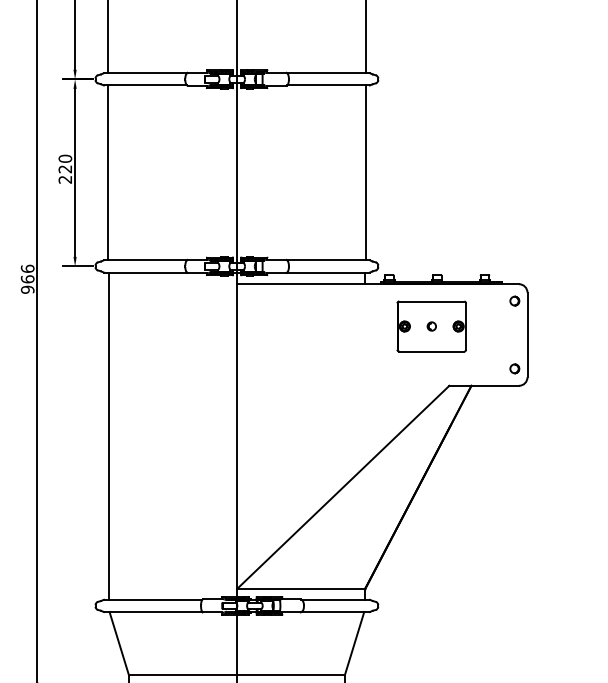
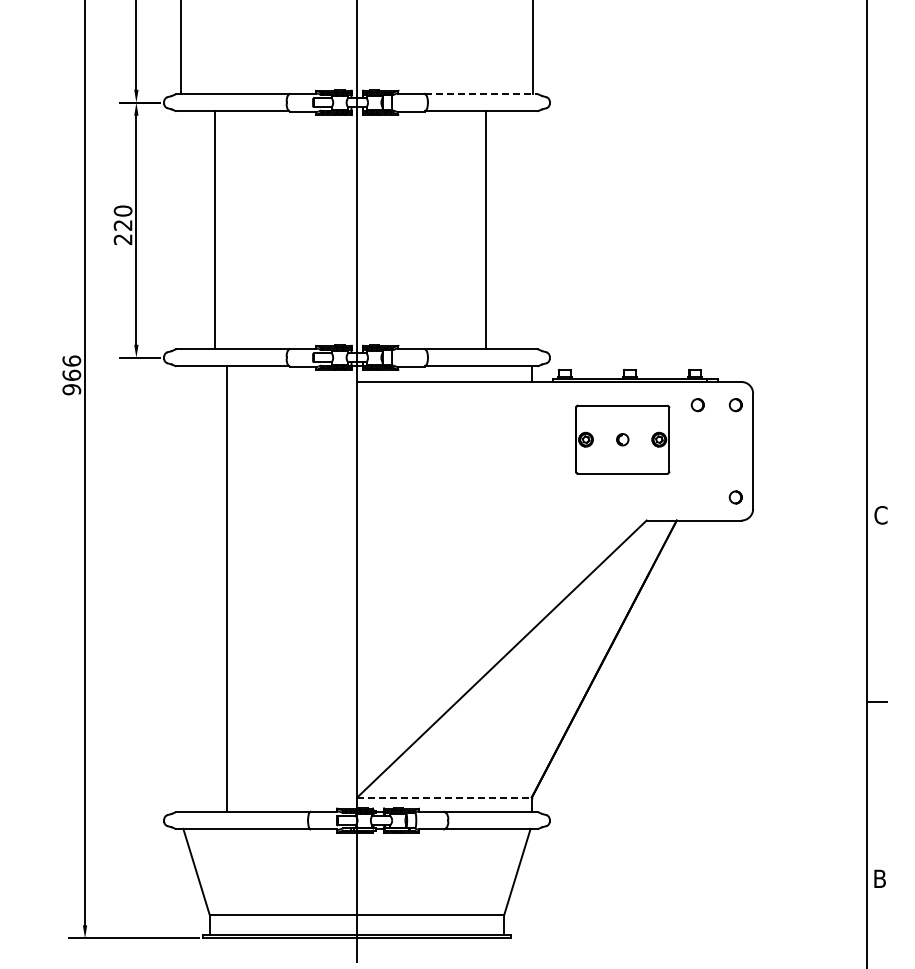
line: (328, 73) -> (481, 94), solid -> dashed
line: (107, 173) -> (214, 230), moved
line: (366, 173) -> (486, 230), moved
part: (486, 301) -> (697, 405), added
line: (108, 436) -> (227, 589), moved
line: (301, 588) -> (445, 797), solid -> dashed

